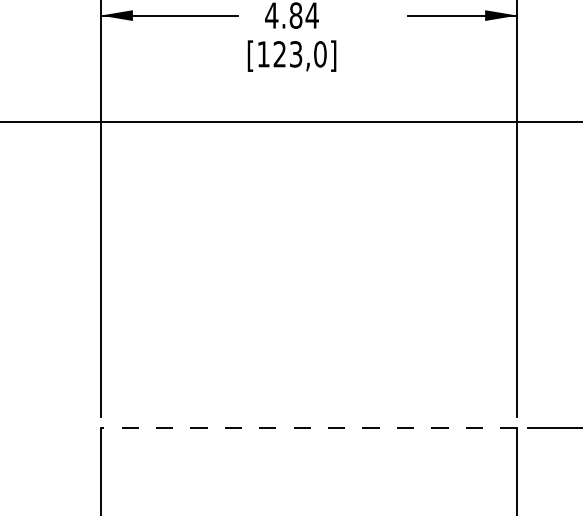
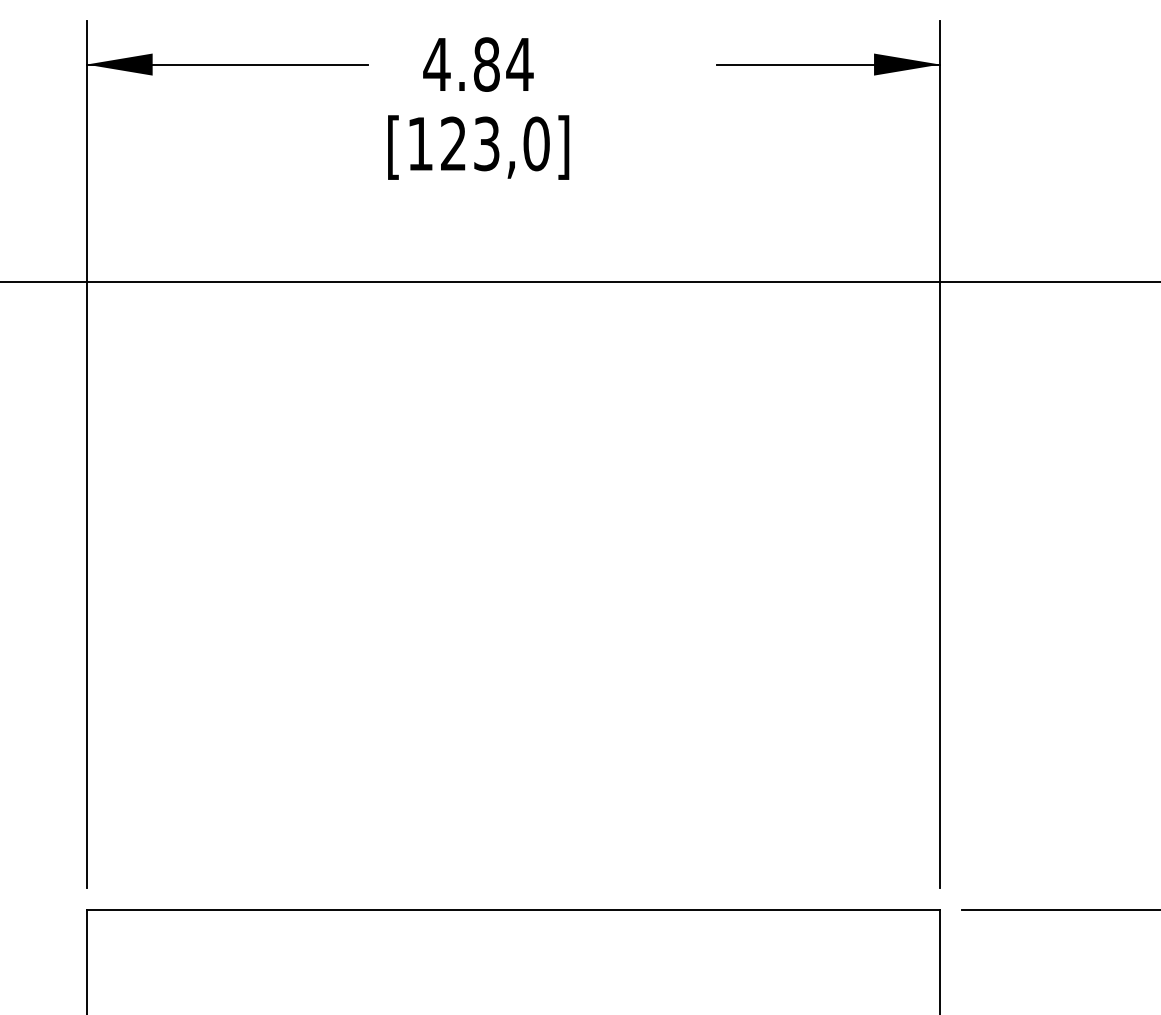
line: (308, 428) -> (512, 910), dashed -> solid

